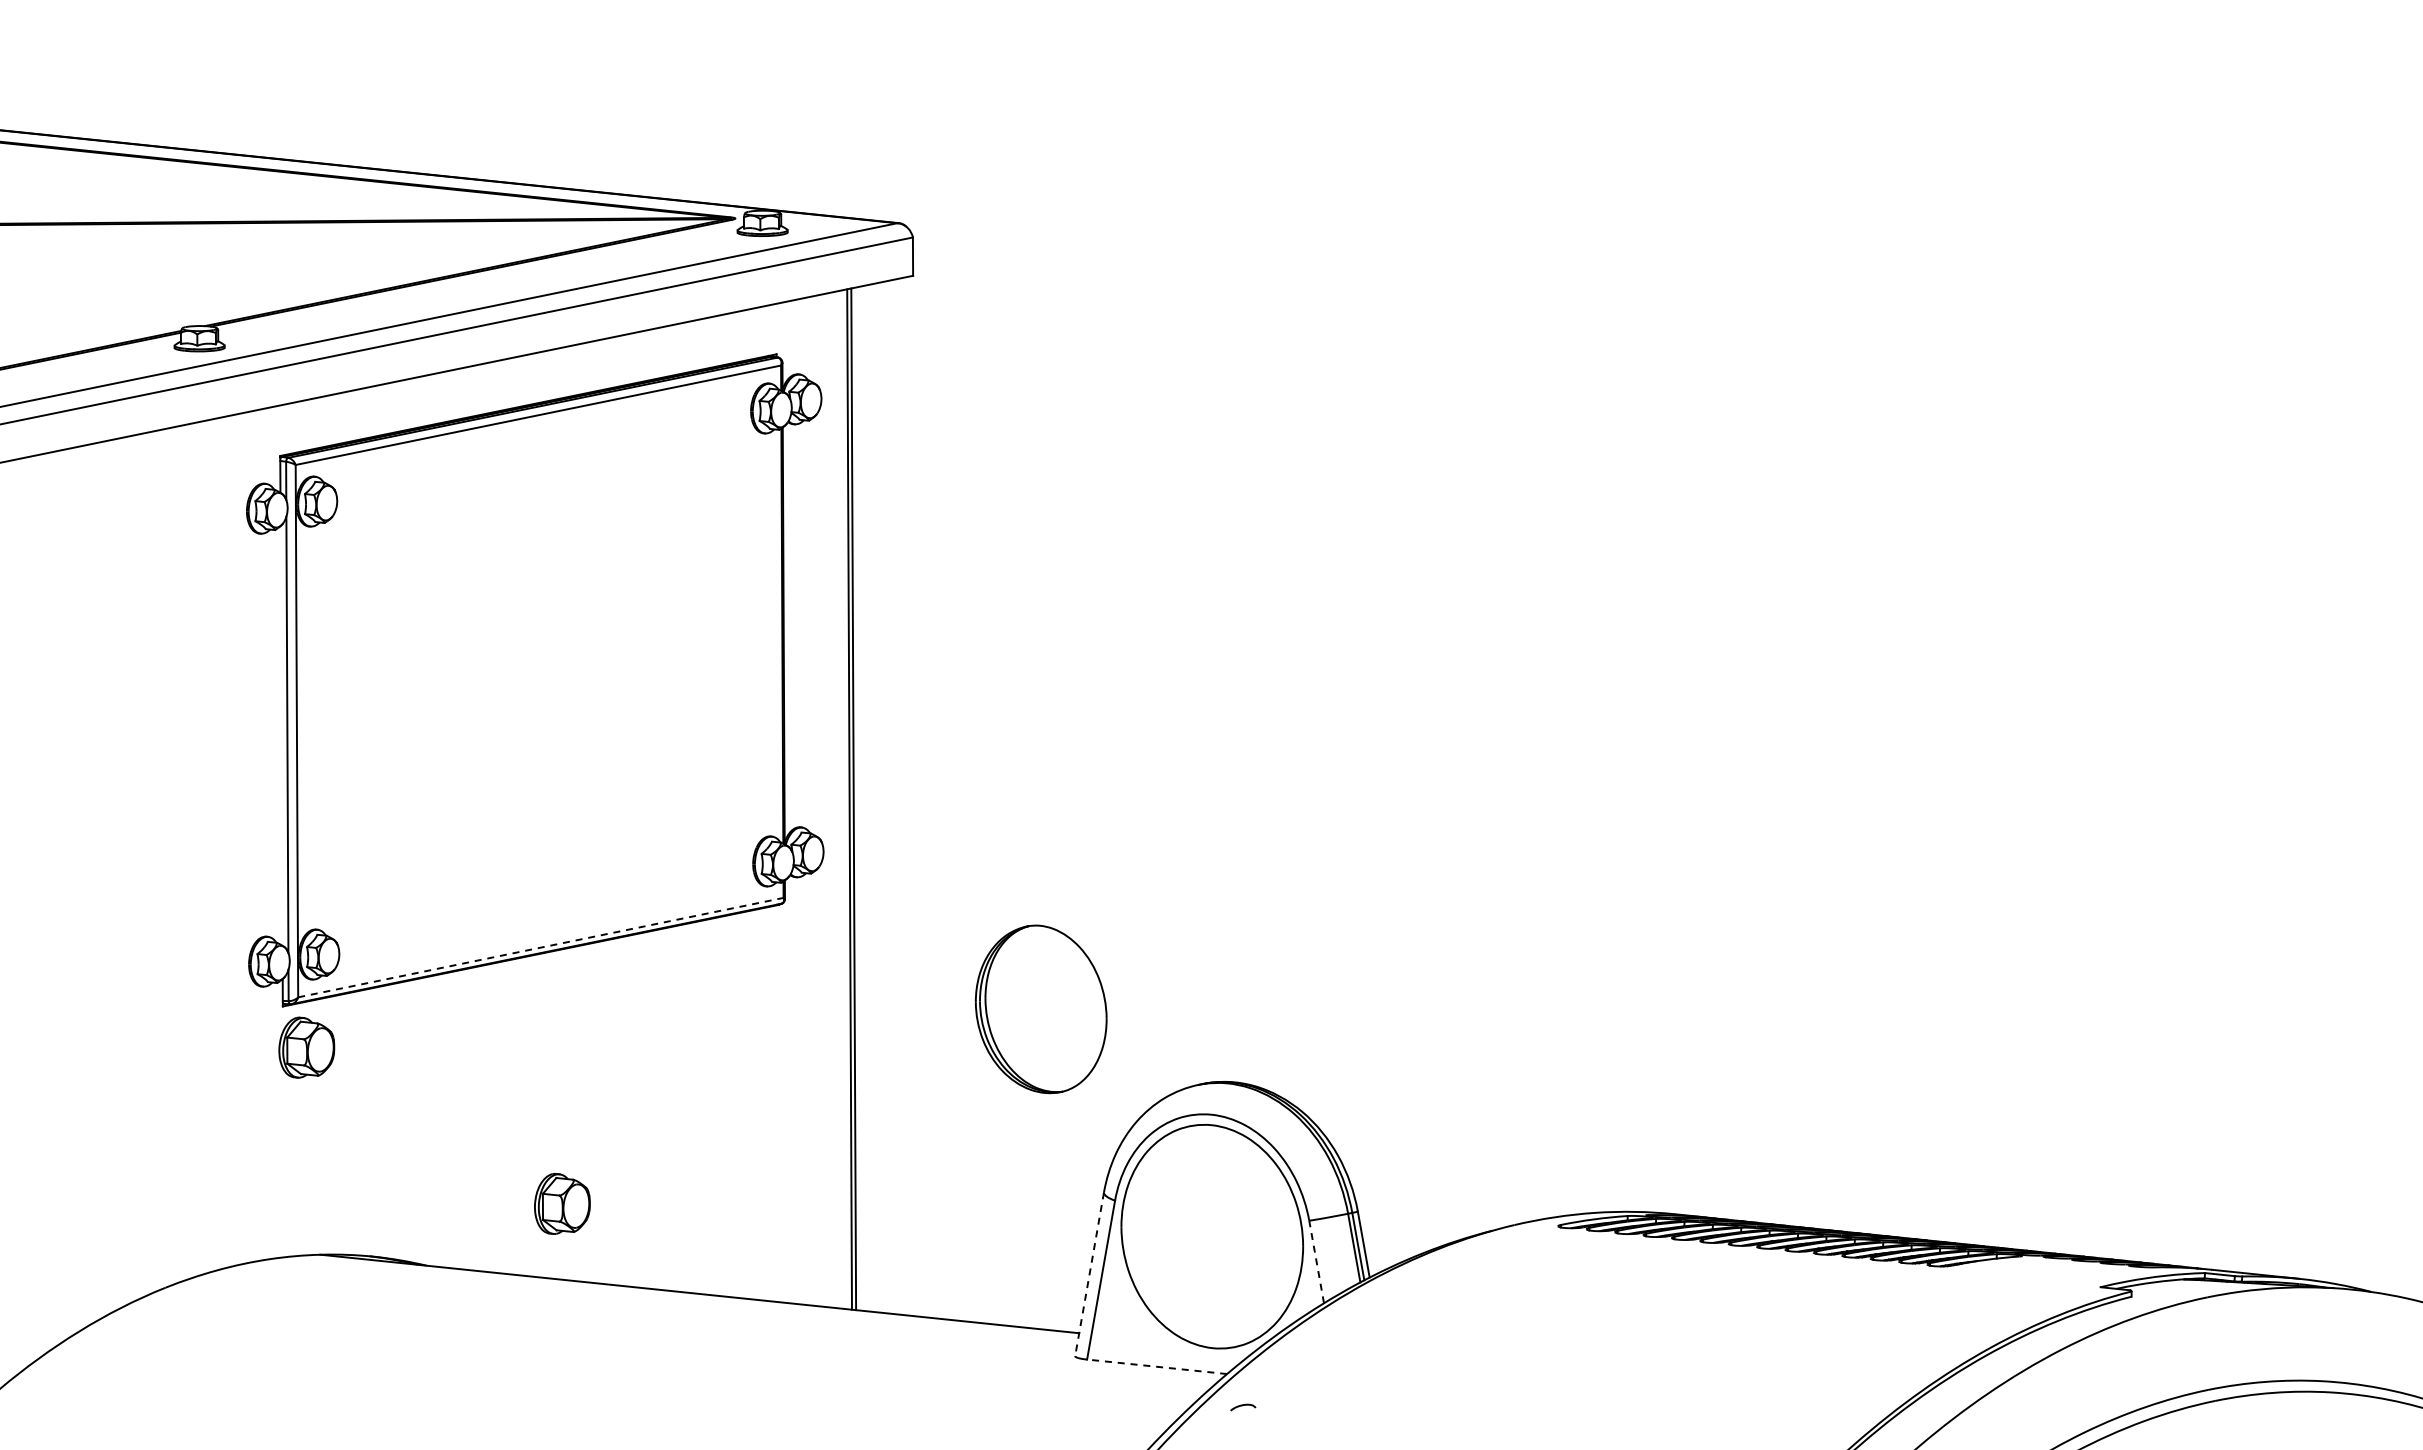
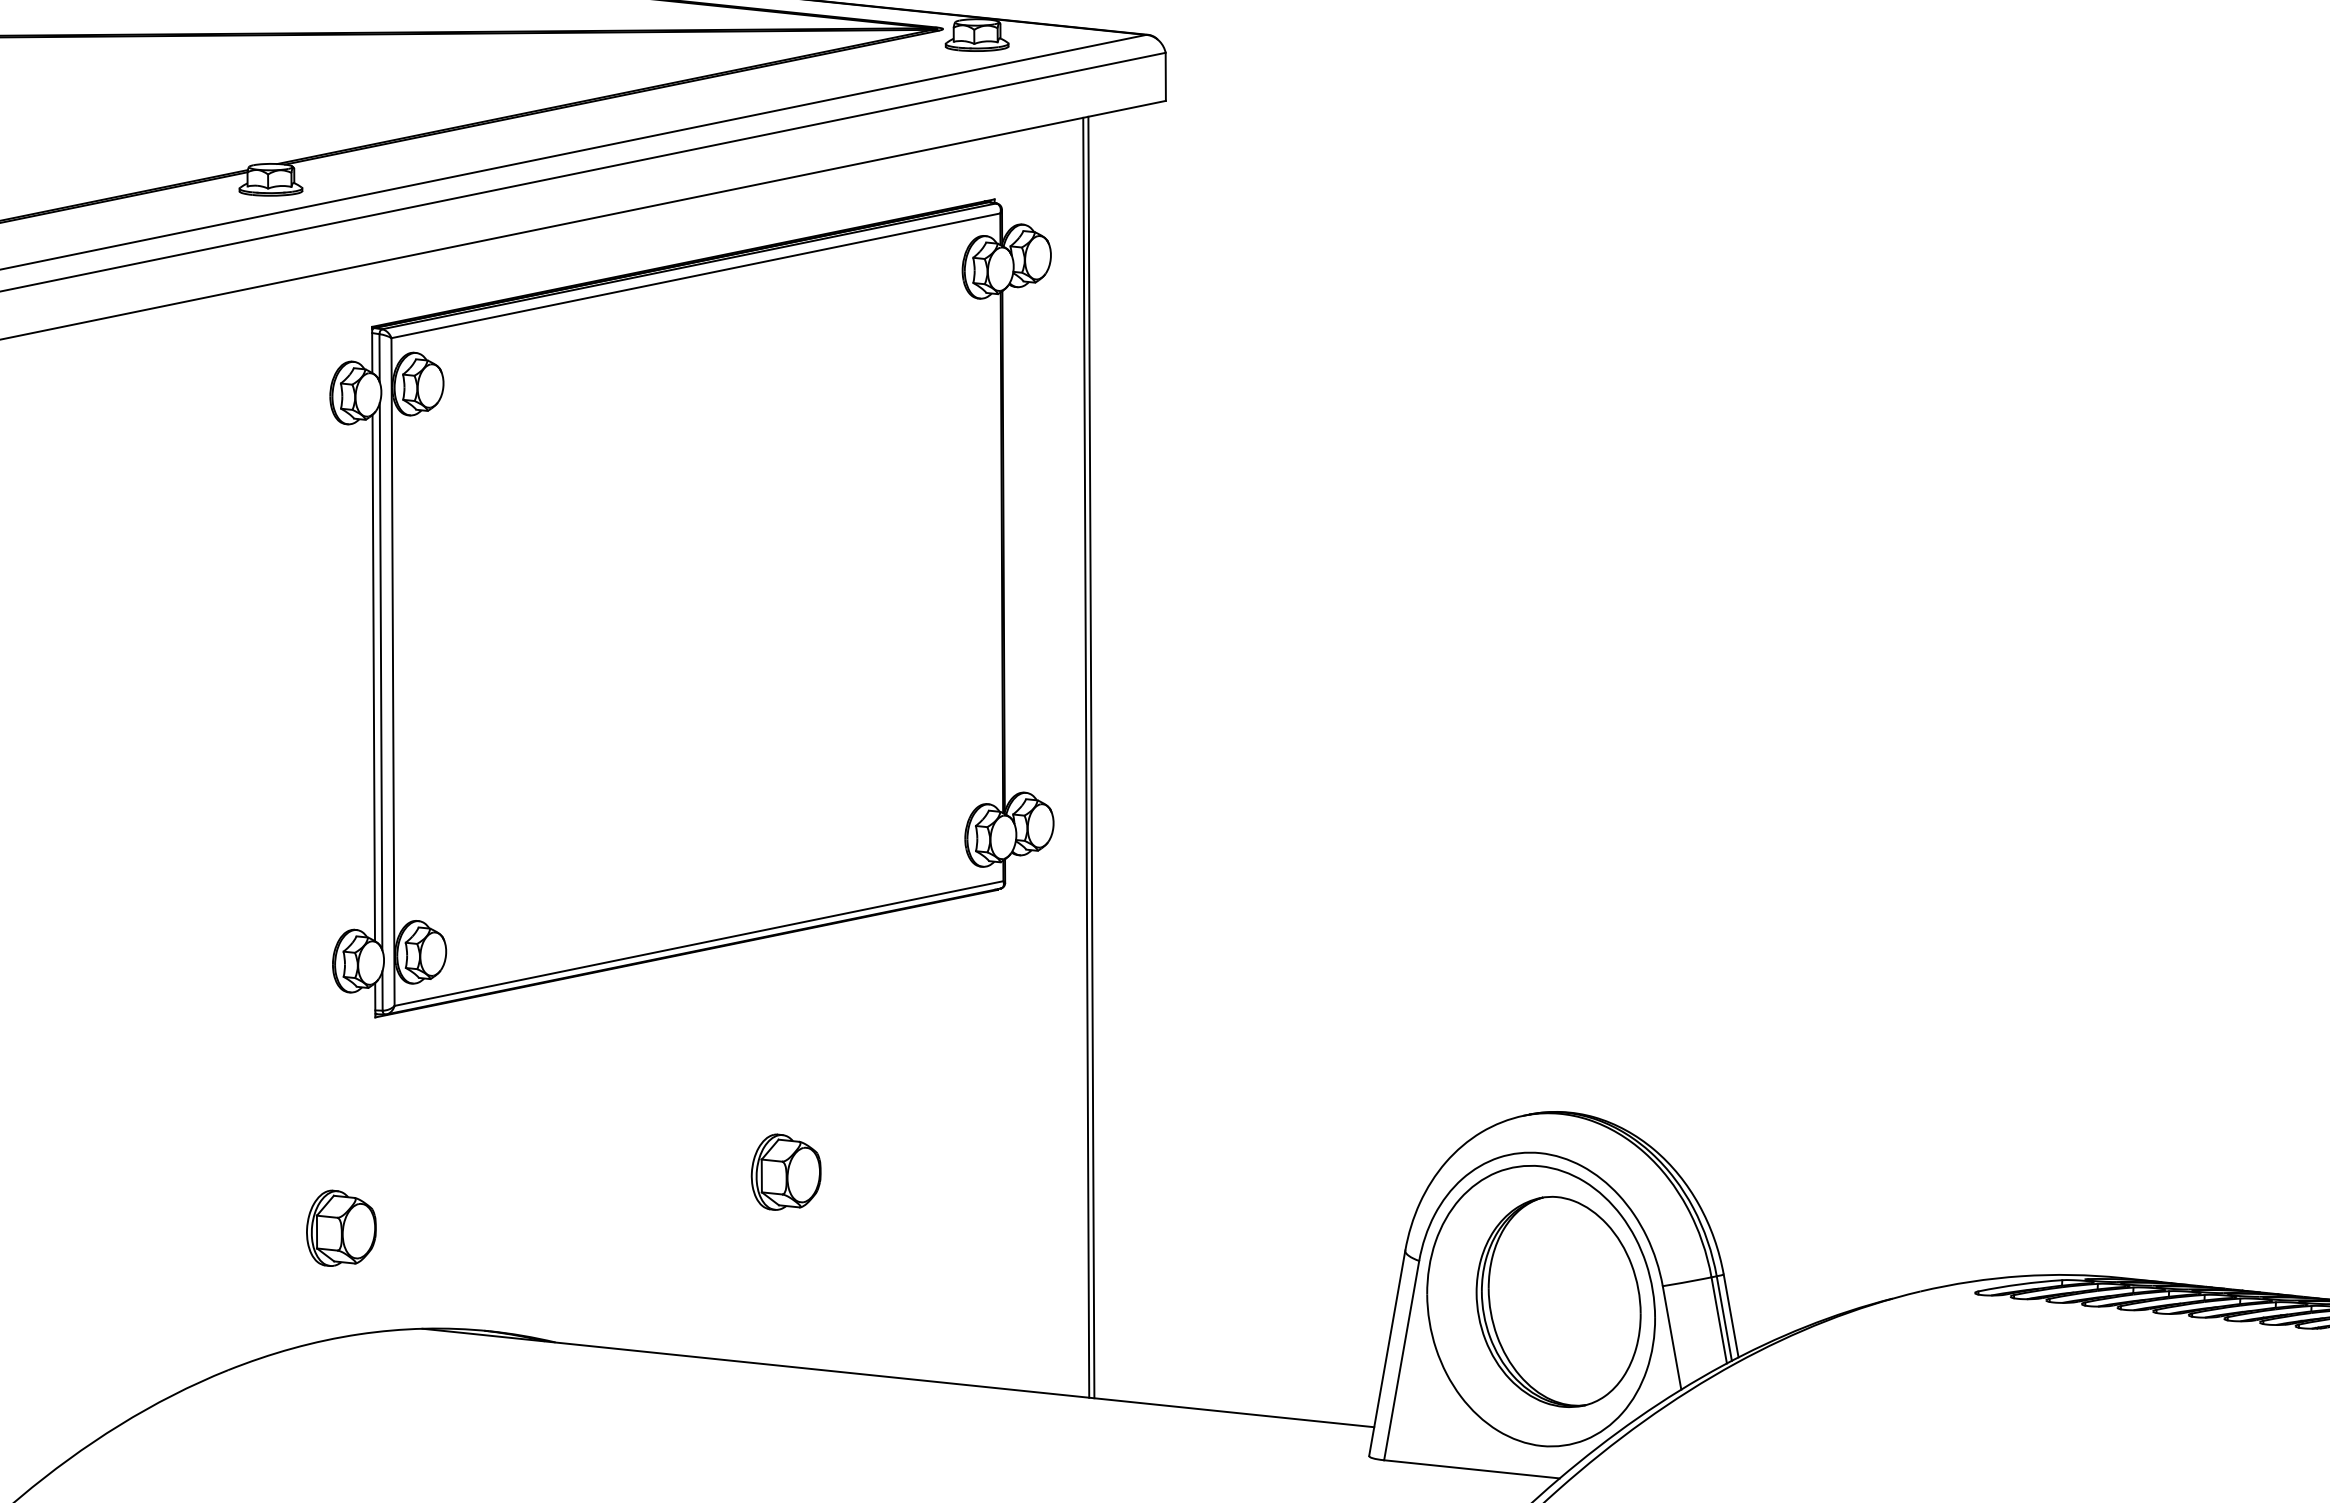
line: (281, 735) -> (373, 677), added
line: (540, 947) -> (698, 943), dashed -> solid
part: (1041, 1009) -> (1558, 1302), moved
part: (306, 1047) -> (341, 1228), moved
part: (562, 1203) -> (786, 1171), moved
line: (1316, 1262) -> (1671, 1338), dashed -> solid
line: (1089, 1274) -> (1387, 1353), dashed -> solid
line: (1156, 1366) -> (1471, 1468), dashed -> solid

